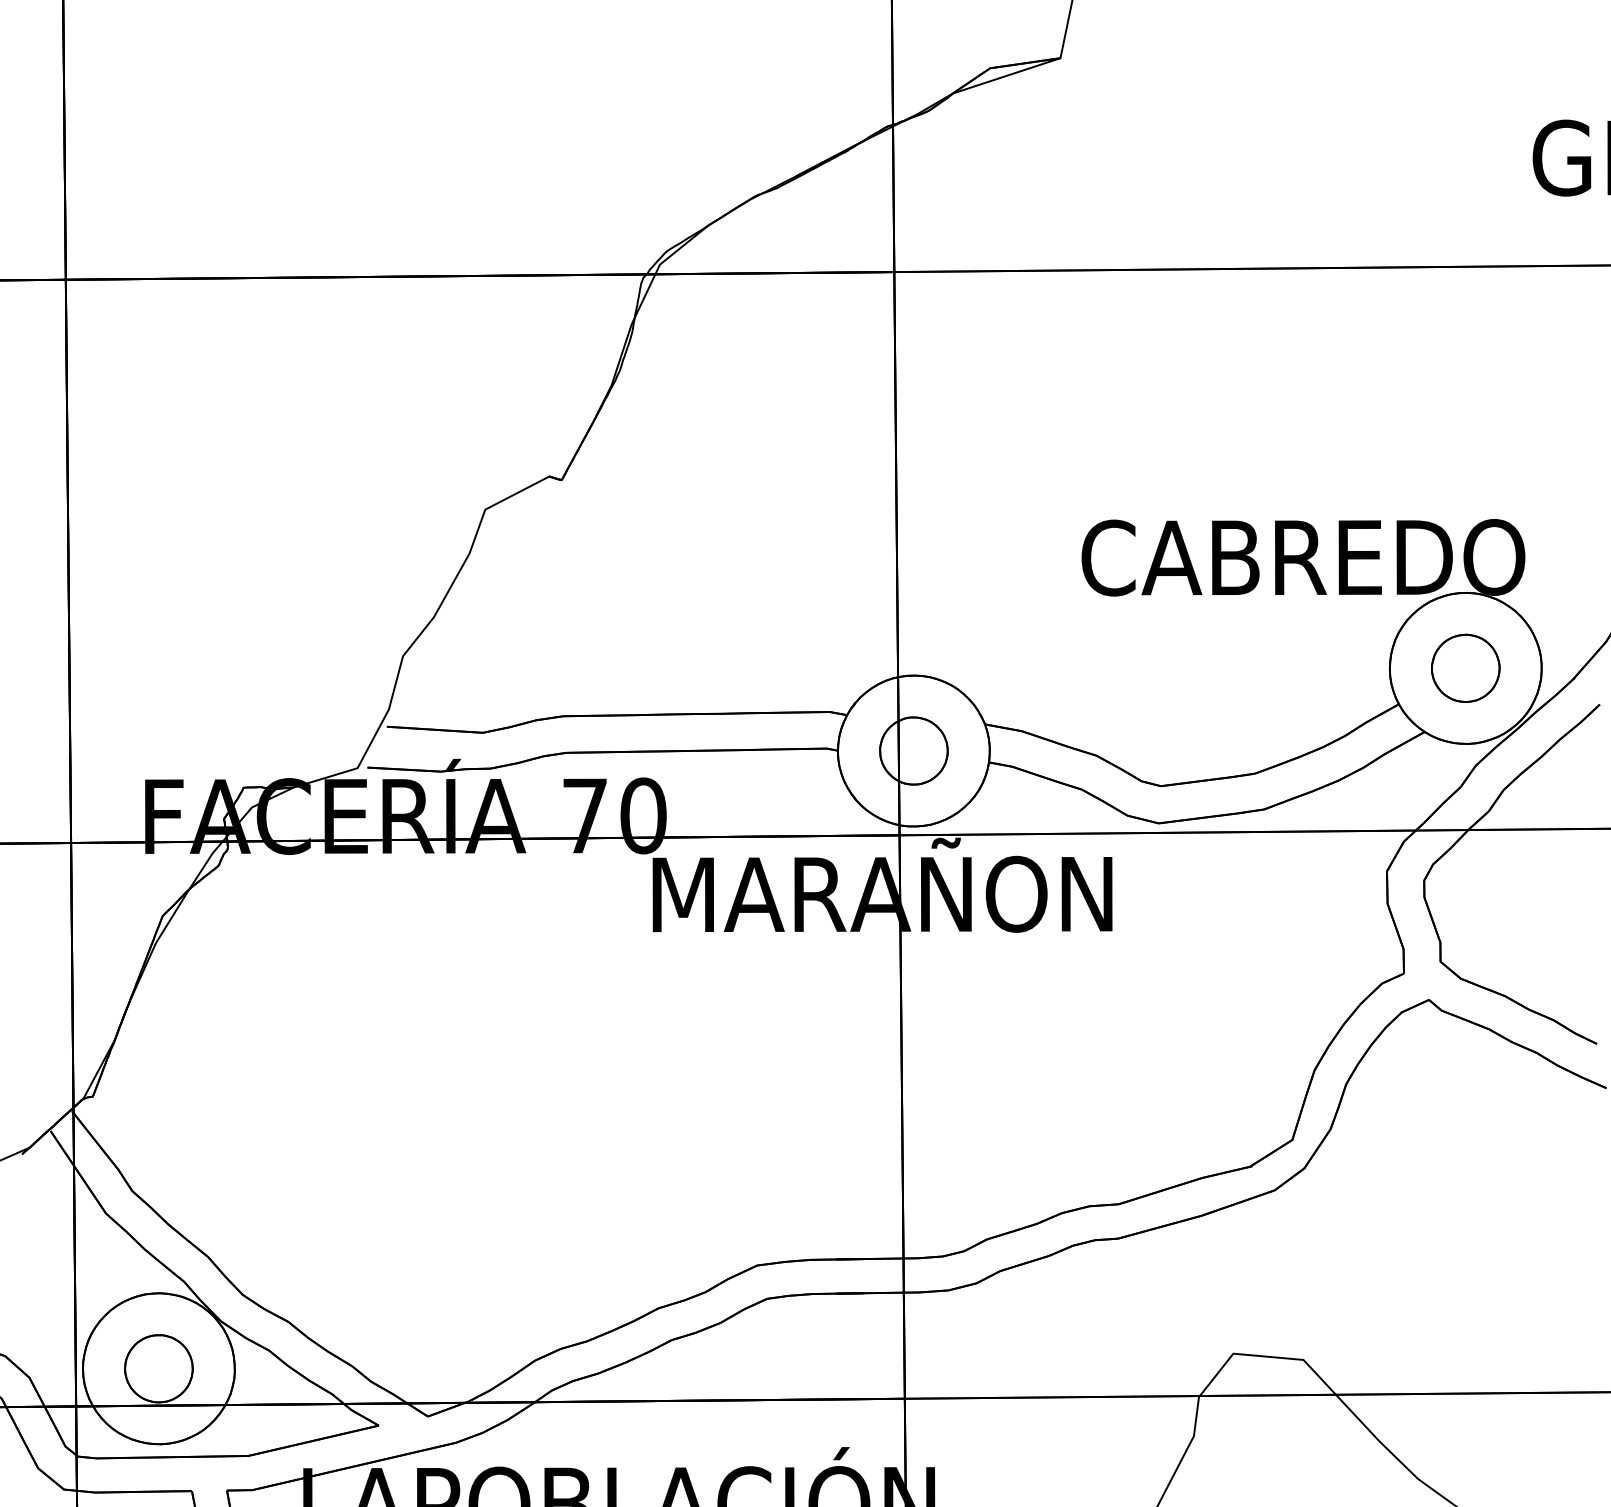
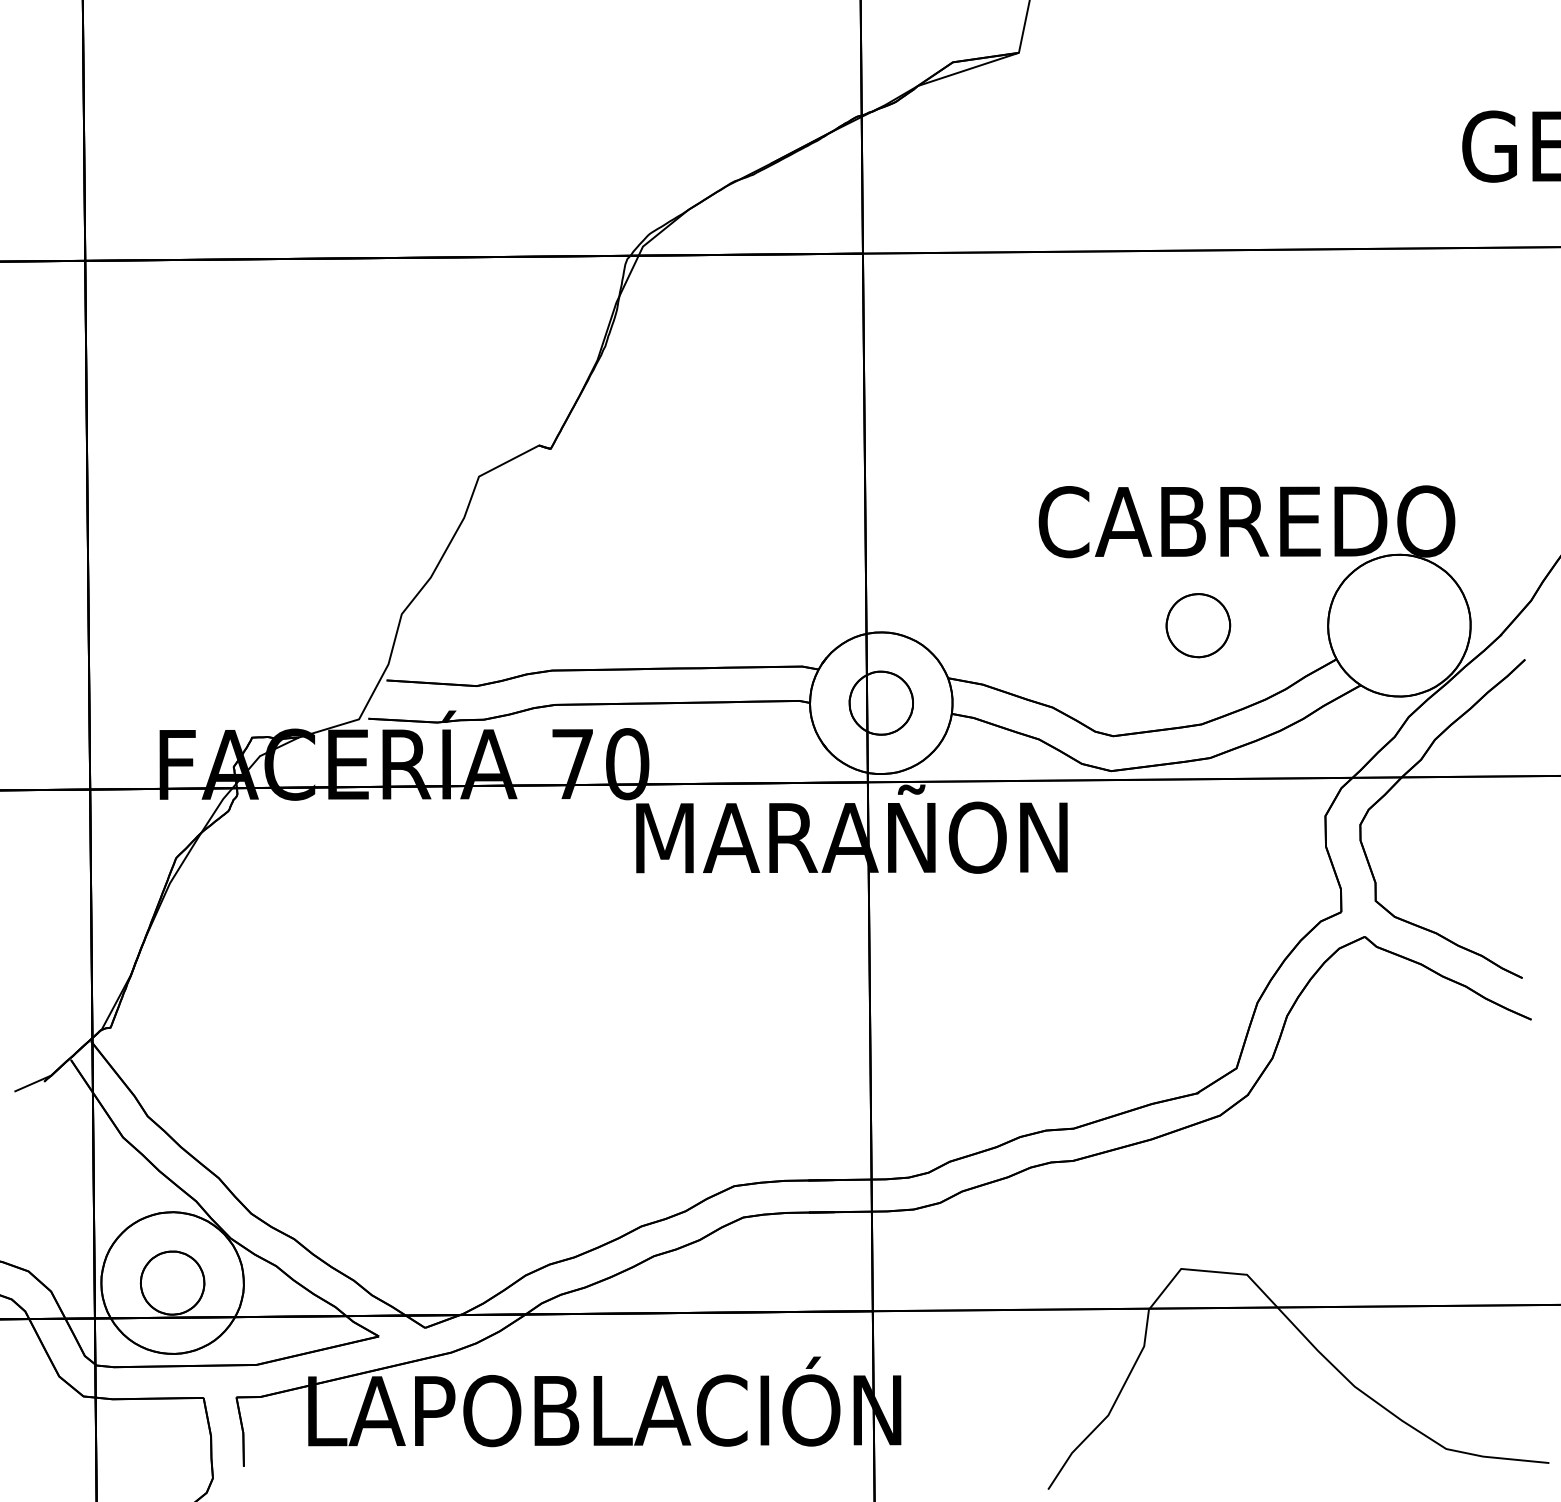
part: (1465, 668) -> (1198, 625), moved

